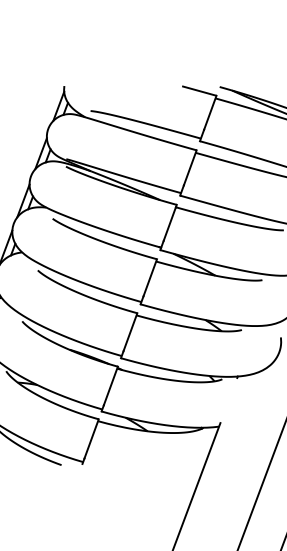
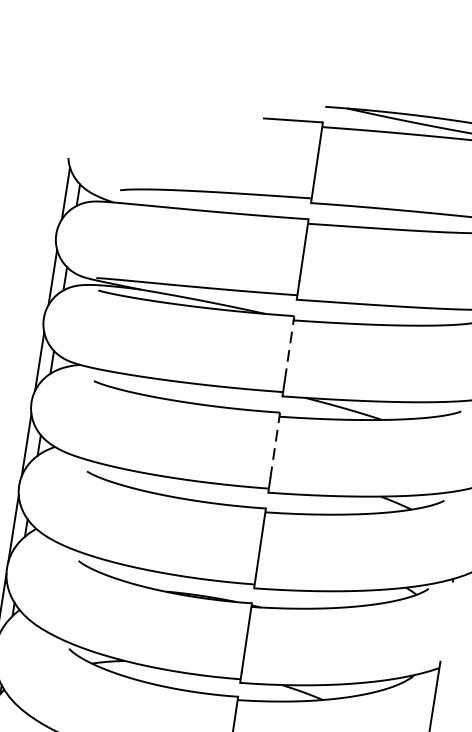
line: (170, 222) -> (289, 347), solid -> dashed
line: (150, 277) -> (275, 444), solid -> dashed

